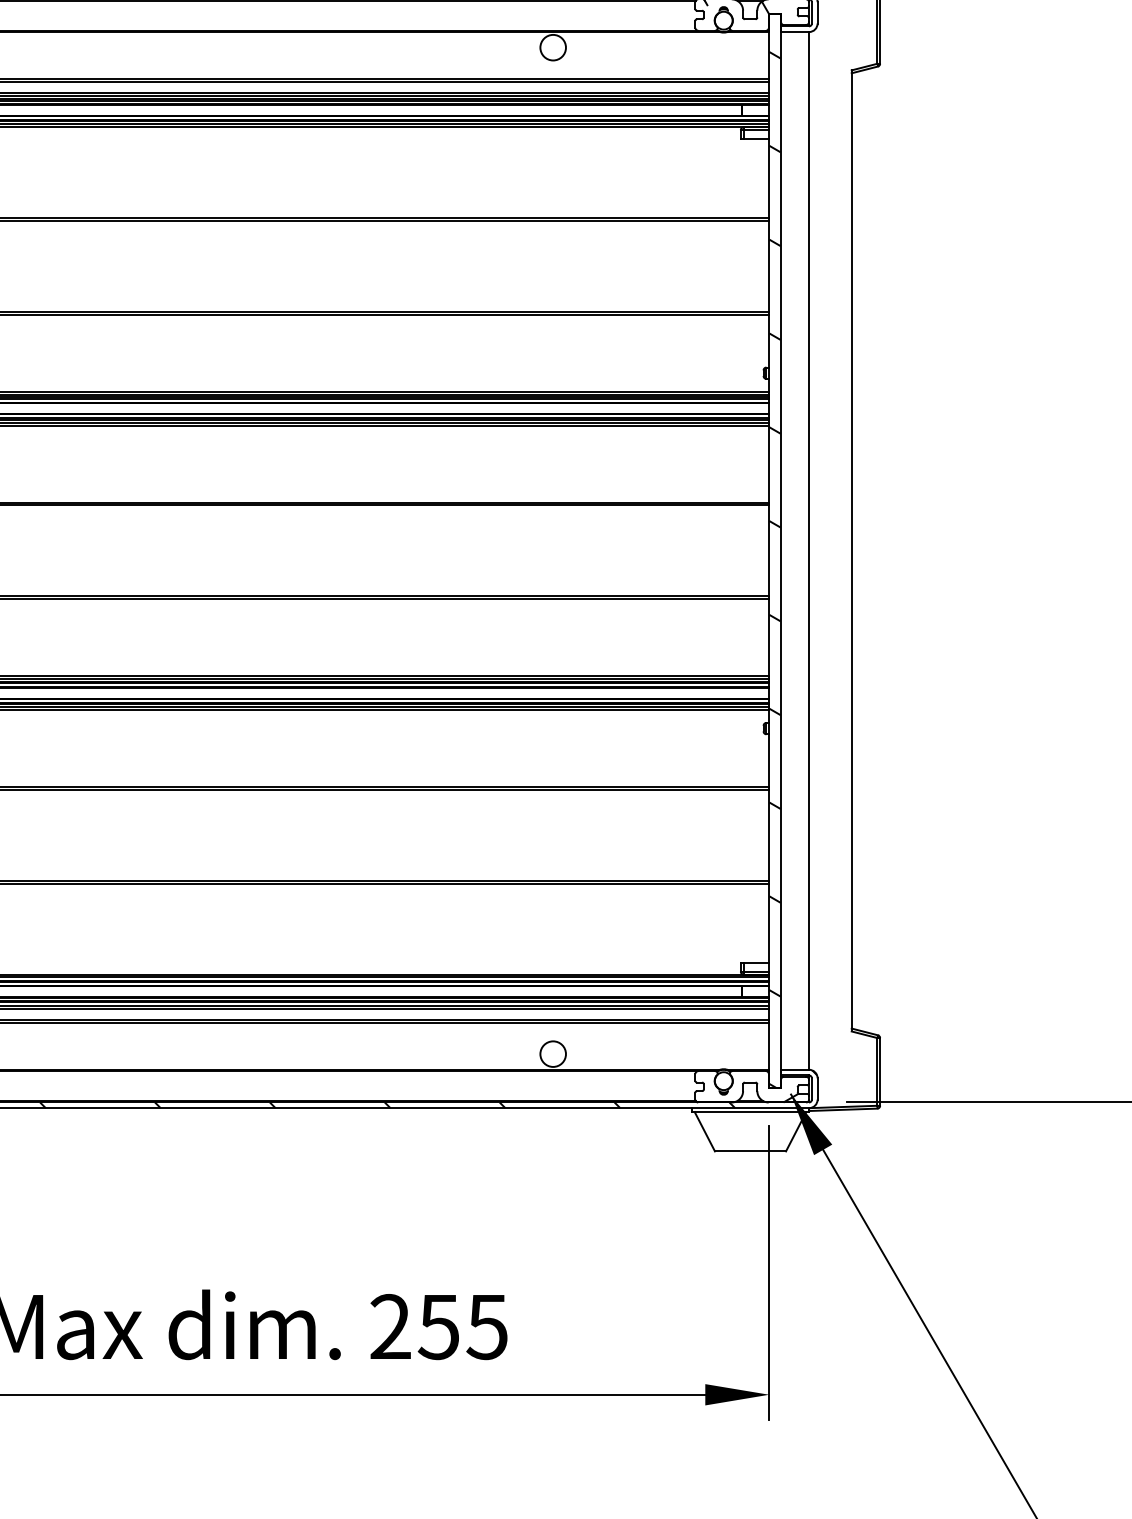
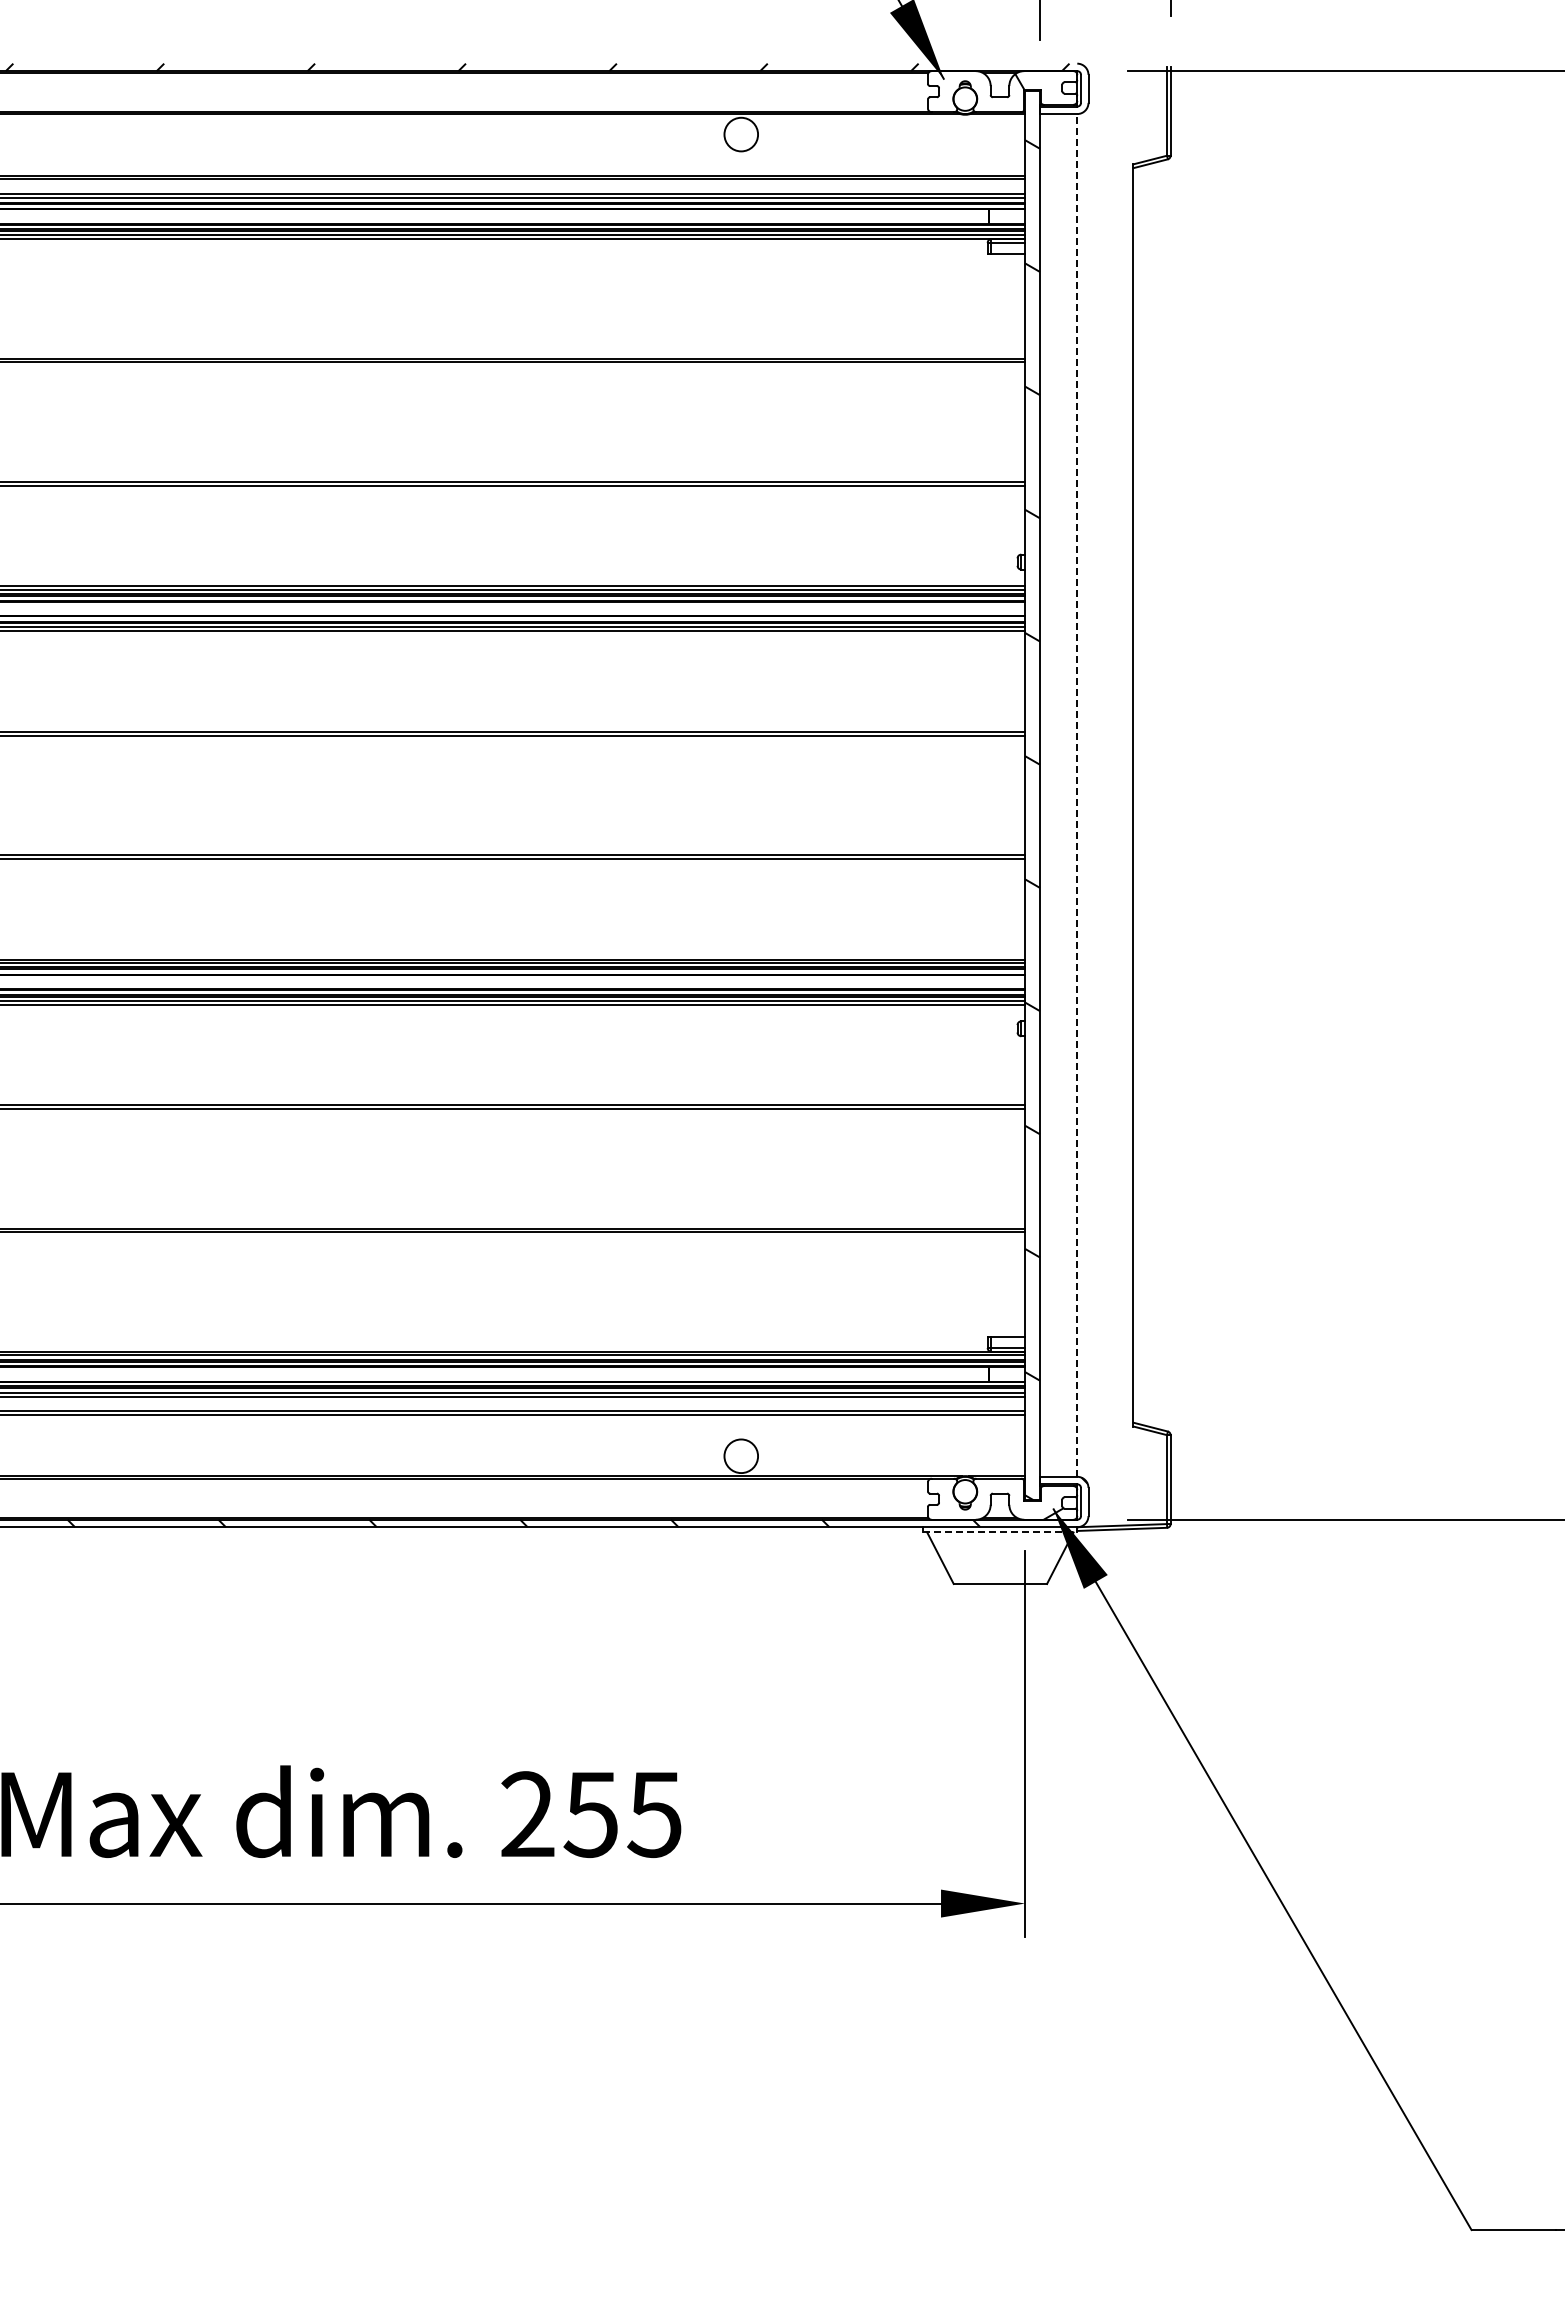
line: (809, 550) -> (1077, 794), solid -> dashed
line: (750, 1112) -> (1000, 1532), solid -> dashed

